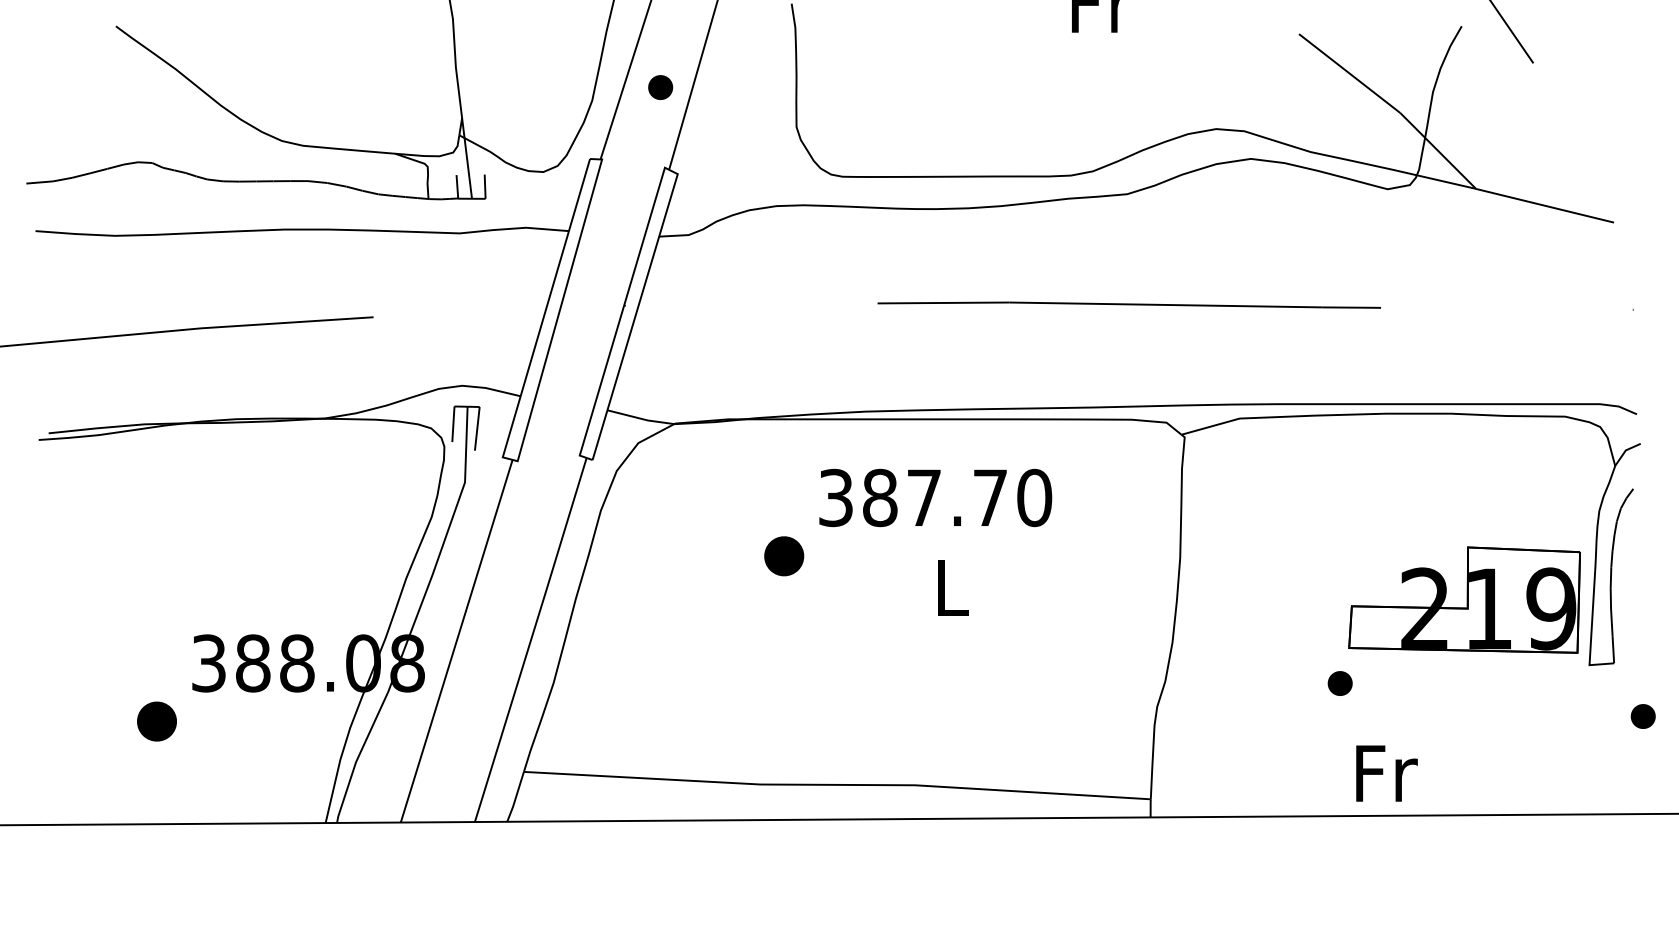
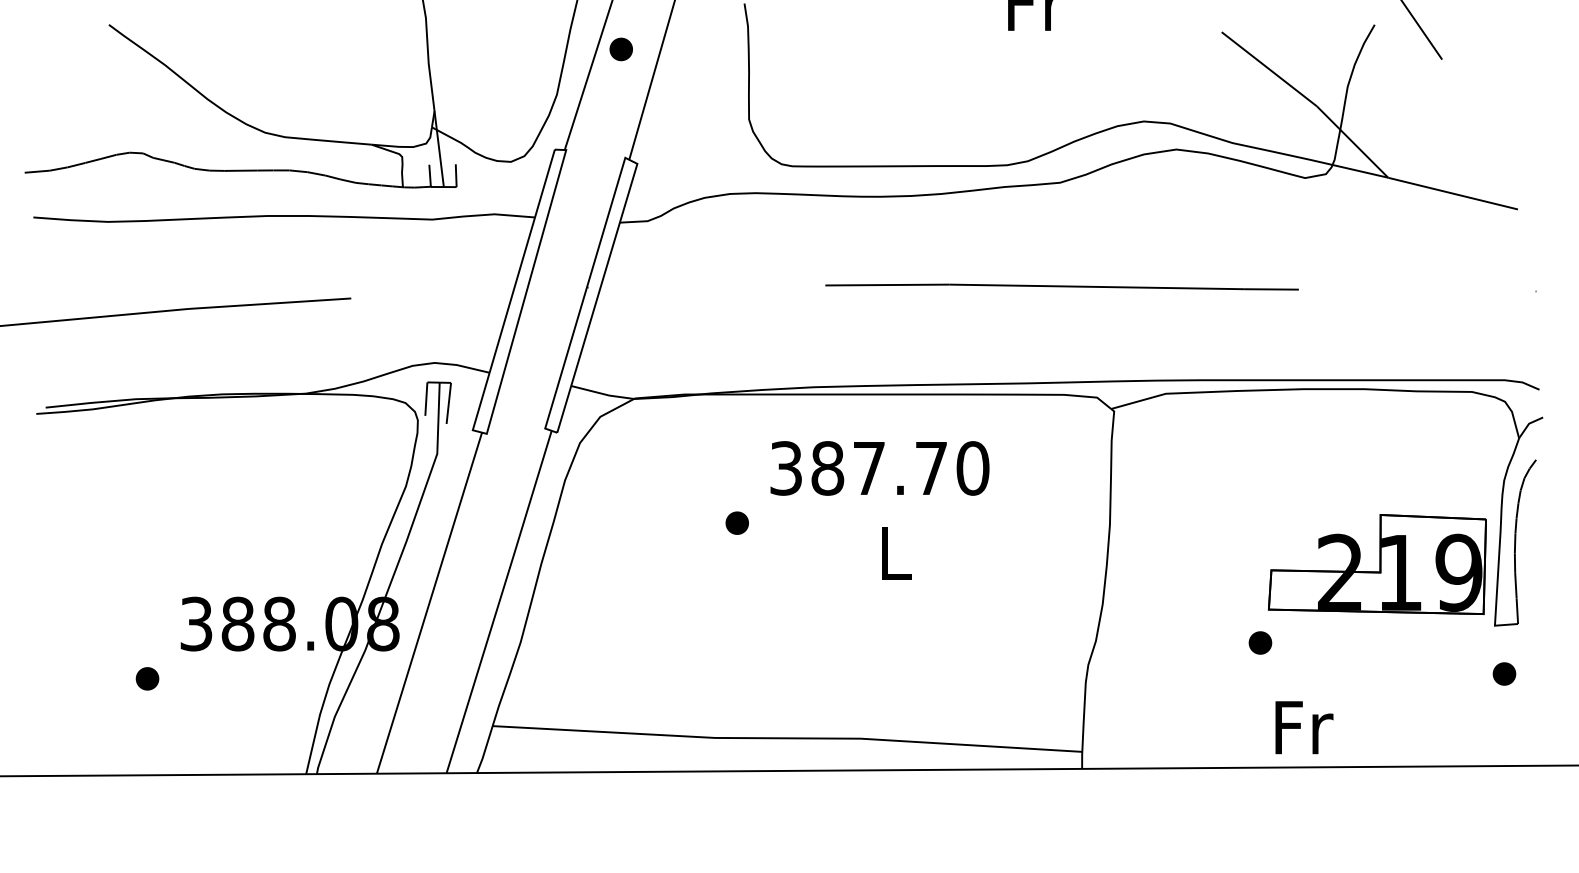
part: (659, 87) -> (620, 49), moved
part: (783, 555) -> (736, 522), size x0.62
part: (1643, 715) -> (1504, 673), moved
part: (156, 721) -> (147, 678), size x0.62

